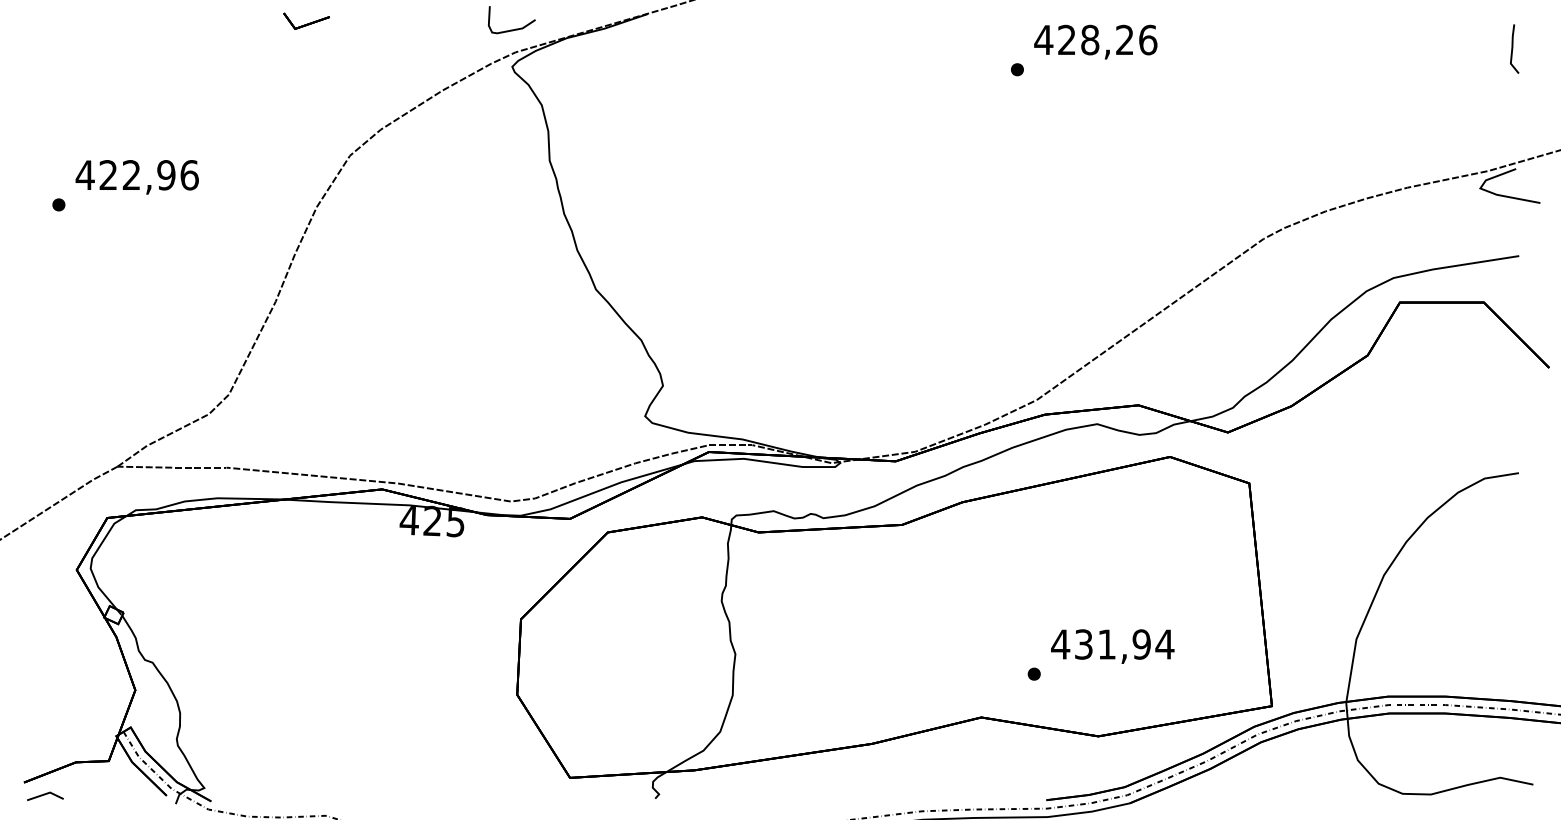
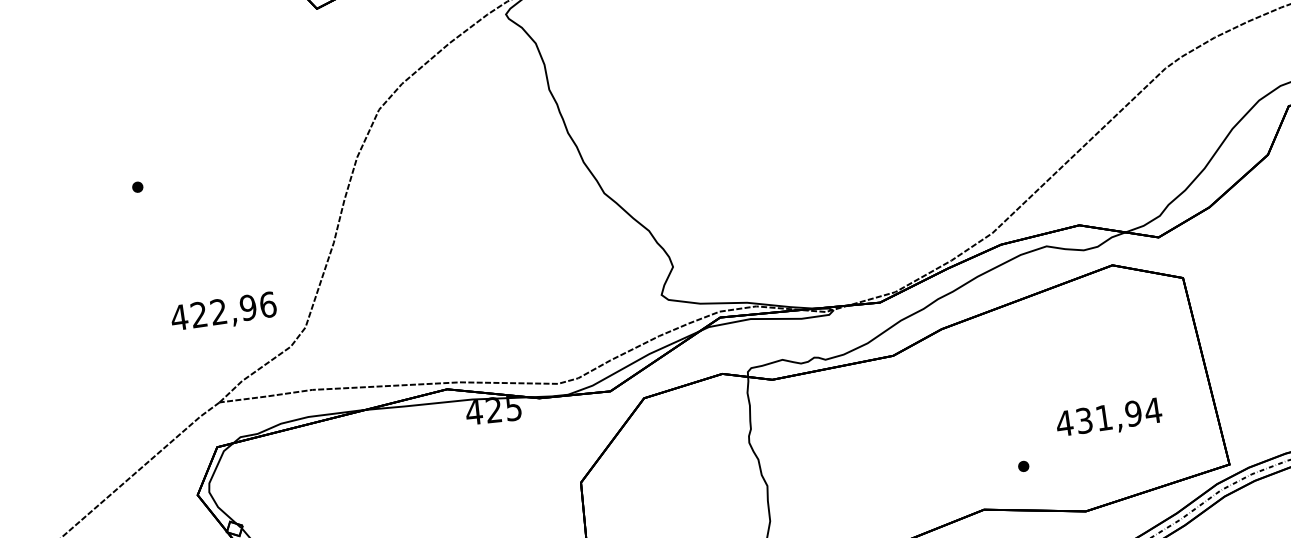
text: (136, 177) -> (223, 313), moved
text: (1112, 646) -> (1108, 418), moved

